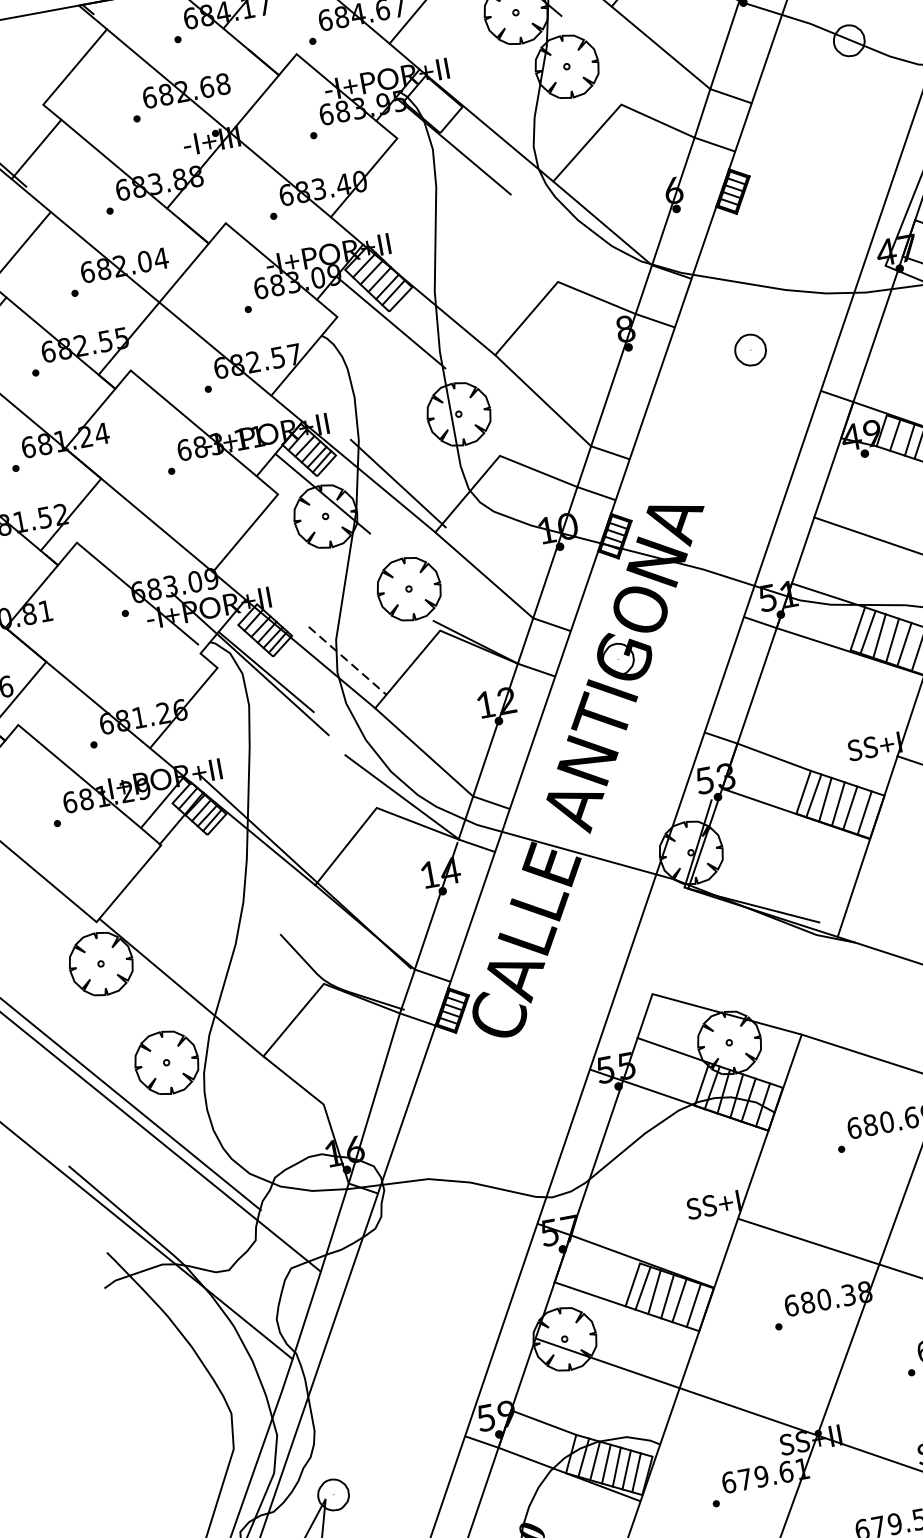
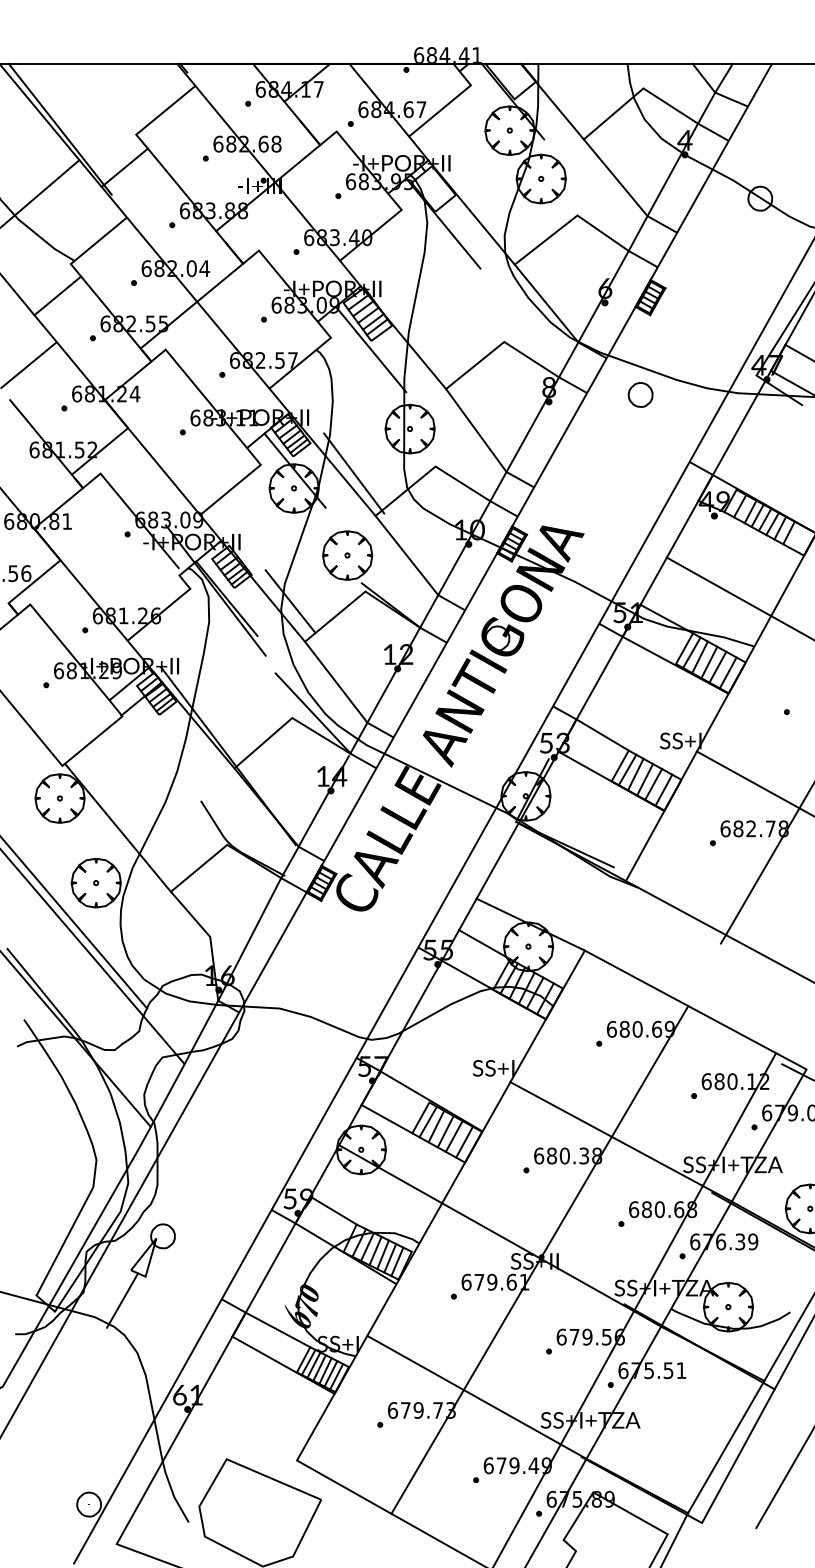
part: (750, 349) -> (640, 394), moved
line: (347, 661) -> (290, 602), dashed -> solid
line: (670, 940) -> (497, 860), added

